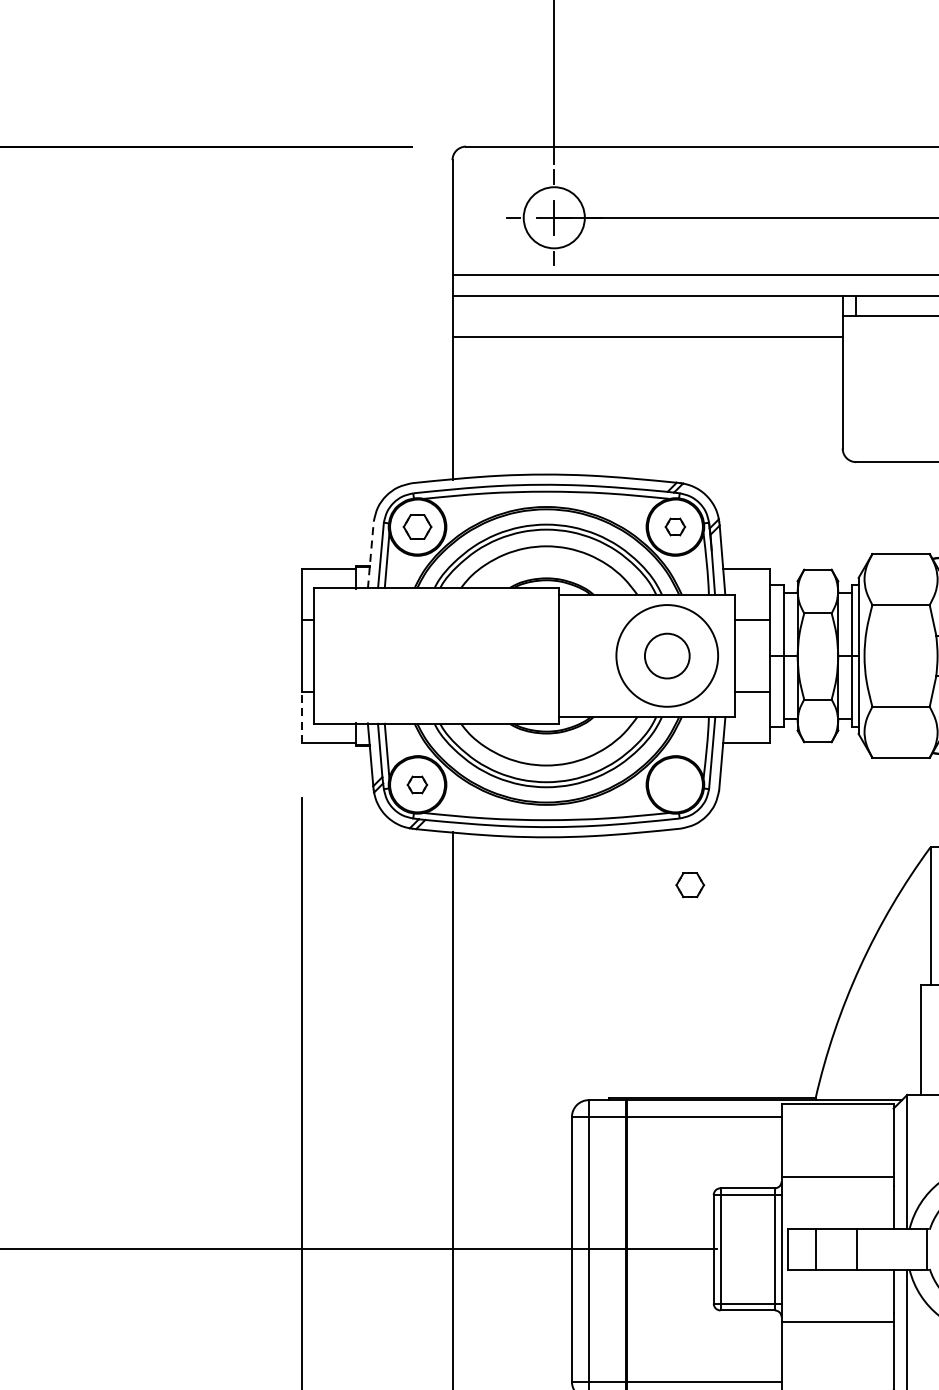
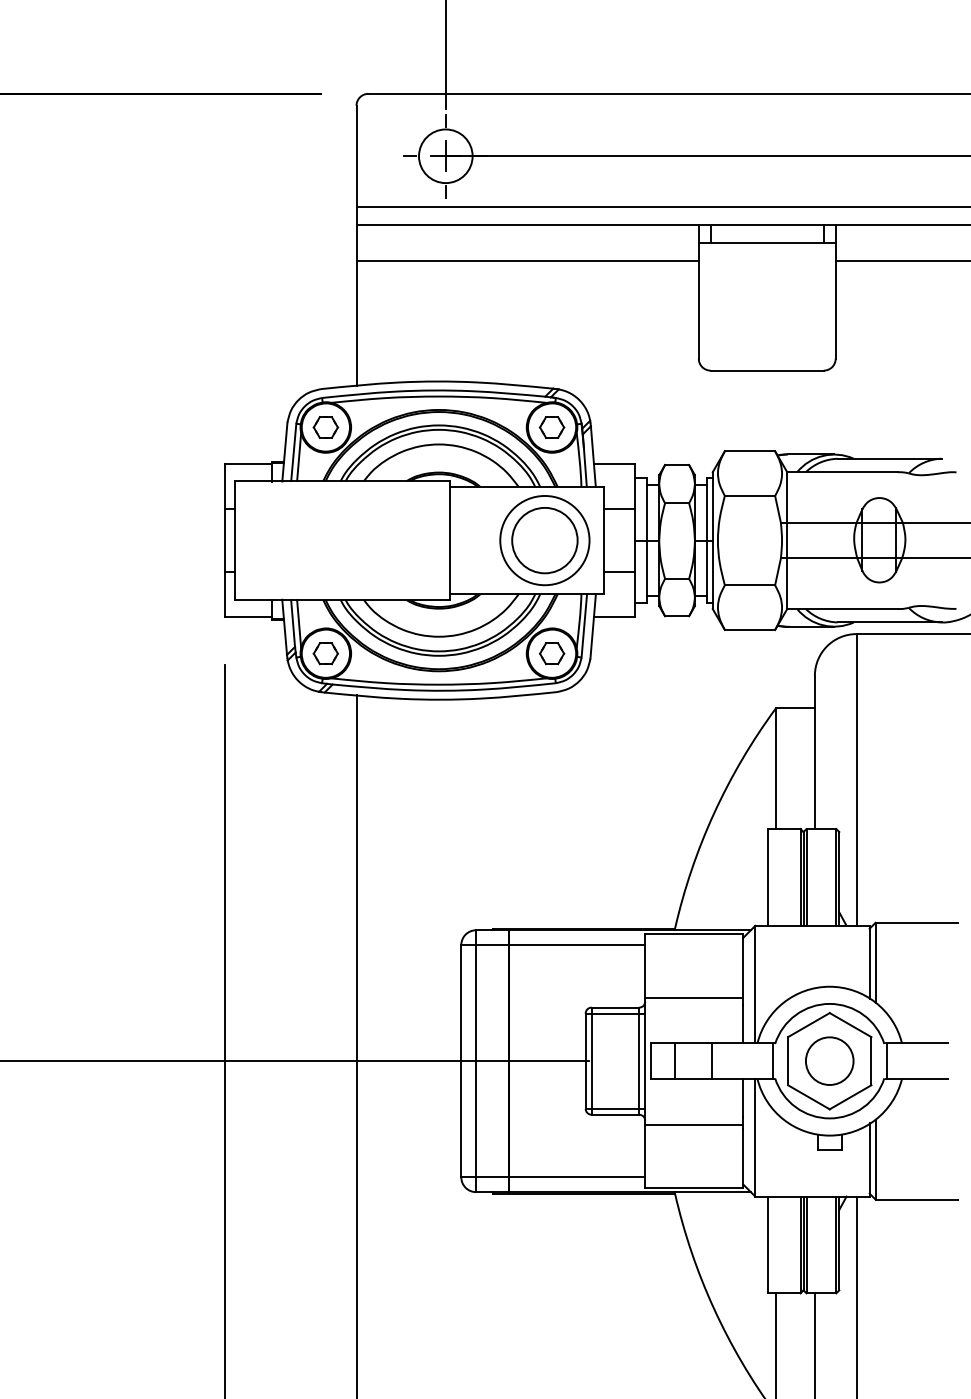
part: (674, 526) -> (551, 427), size x1.43
line: (370, 555) -> (284, 452), dashed -> solid
circle: (666, 655) -> (544, 540), size x1.67
line: (301, 717) -> (224, 594), dashed -> solid
part: (417, 784) -> (325, 653), size x1.43
part: (690, 884) -> (552, 653), moved

